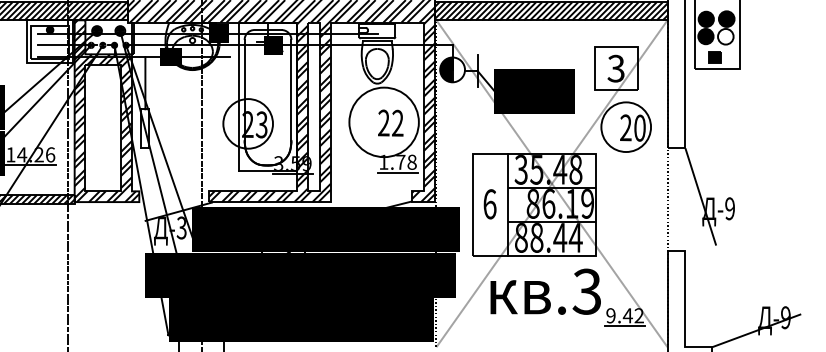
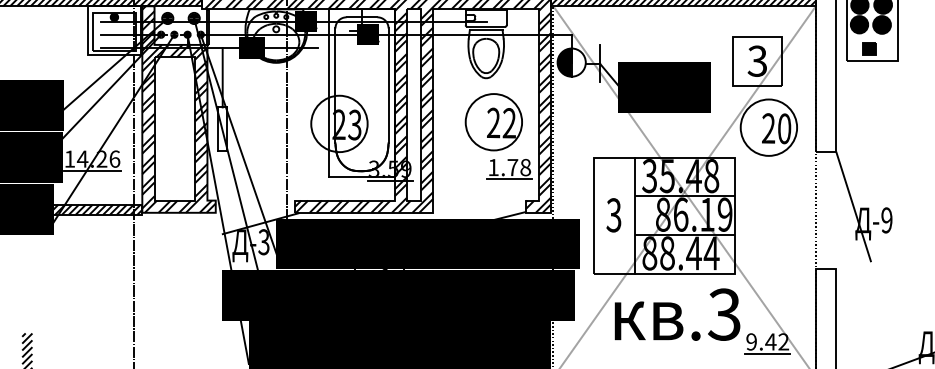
fill: (725, 36) -> (881, 24), added
circle: (383, 122) -> (493, 122), size x0.71
text: (489, 204) -> (613, 215), 6 -> 3

